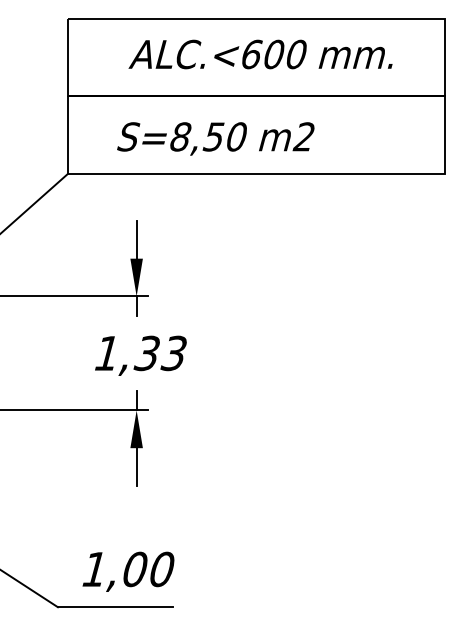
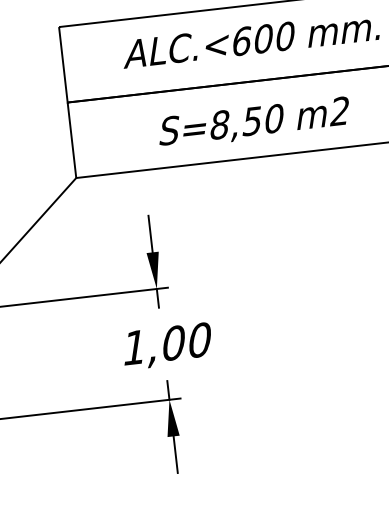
text: (215, 138) -> (253, 122), moved
text: (159, 353) -> (185, 341), 1,33 -> 1,00

